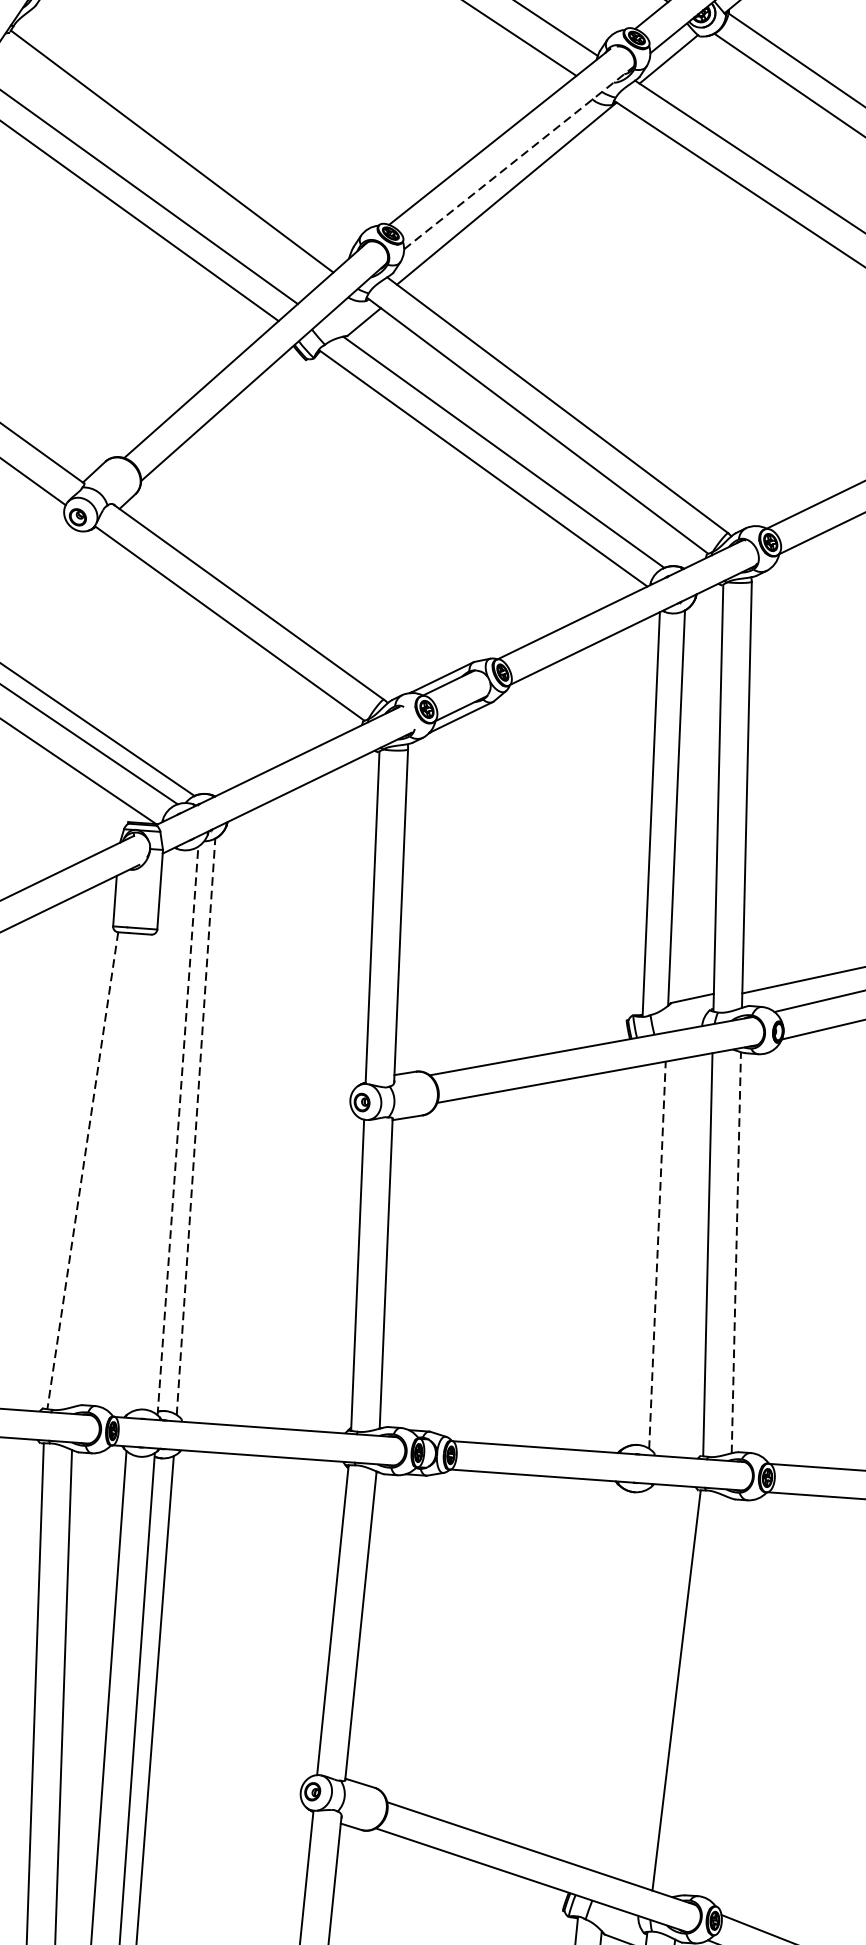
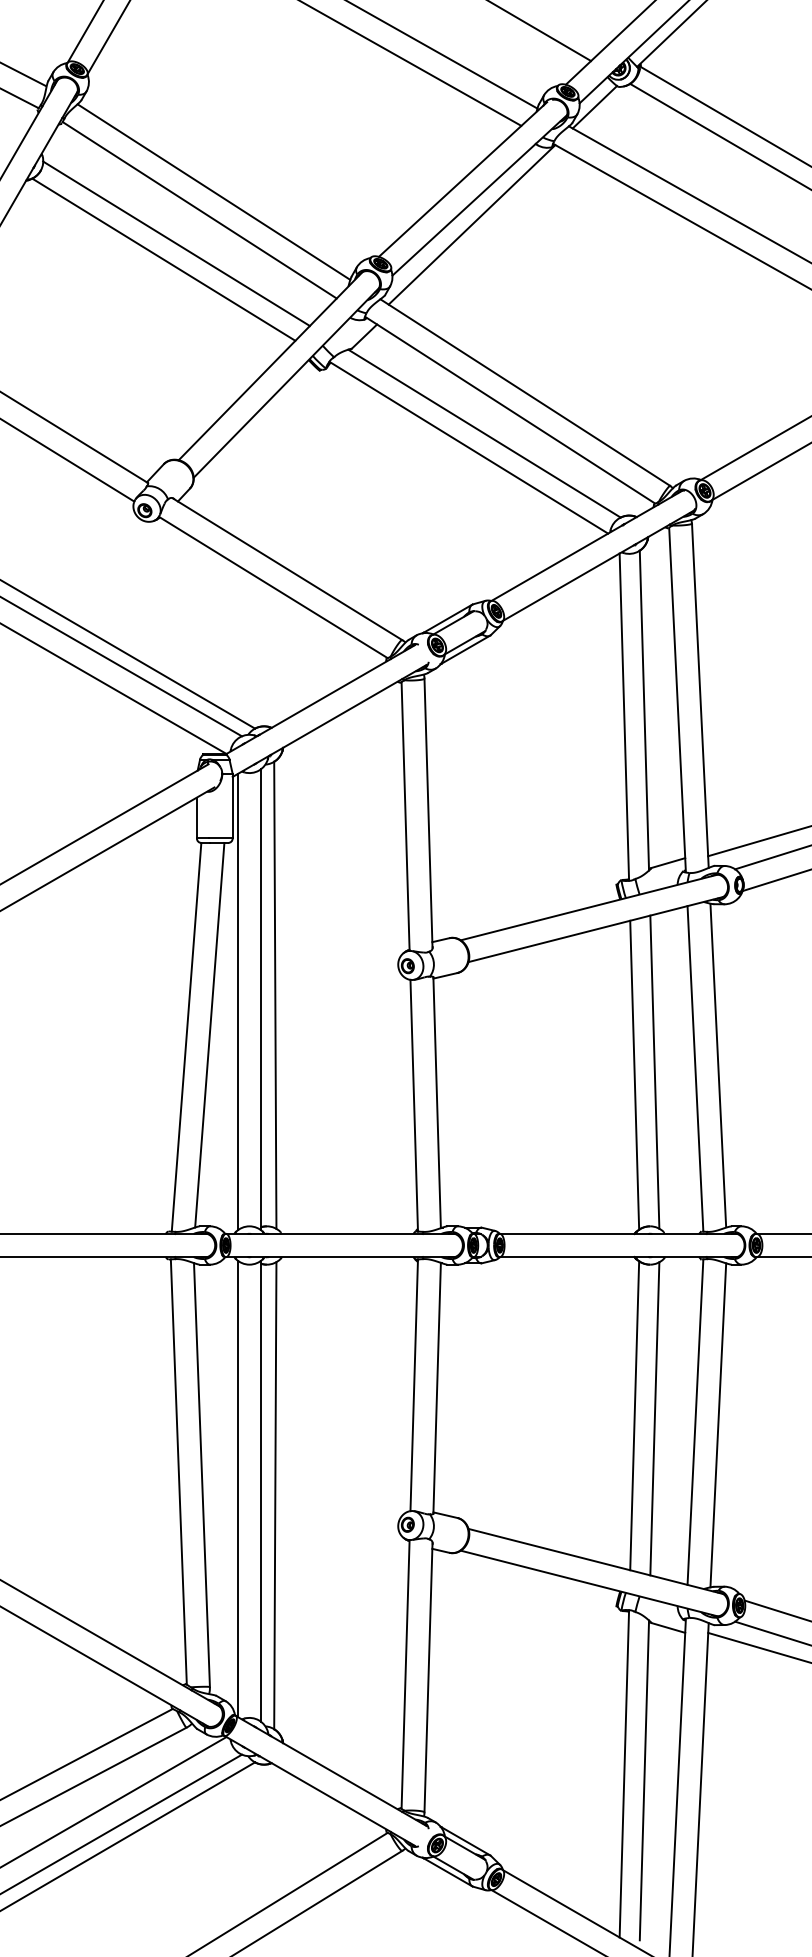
line: (190, 129) -> (213, 191), added
line: (518, 158) -> (479, 195), dashed -> solid
line: (196, 1127) -> (275, 995), dashed -> solid
line: (178, 1130) -> (261, 999), dashed -> solid
line: (150, 1131) -> (238, 1001), added
line: (111, 1169) -> (209, 1034), added
line: (82, 1170) -> (186, 1037), dashed -> solid
line: (736, 1251) -> (718, 1064), dashed -> solid
line: (657, 1255) -> (654, 1072), dashed -> solid
line: (632, 1256) -> (634, 1074), added
line: (601, 1676) -> (634, 1415), added
line: (626, 1682) -> (654, 1418), added
line: (704, 1696) -> (718, 1425), added

